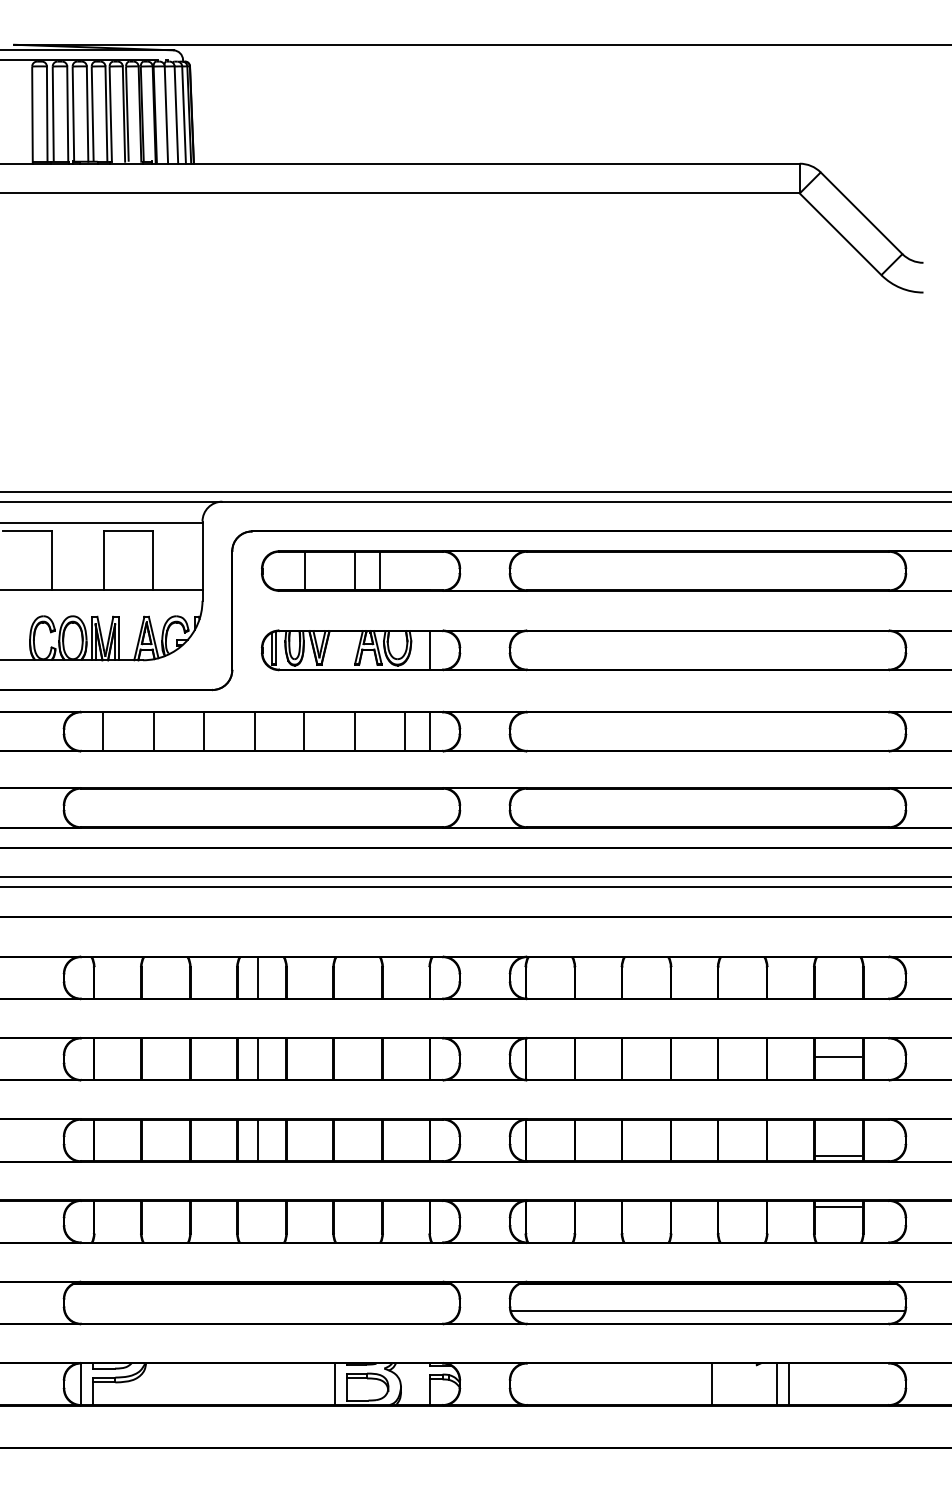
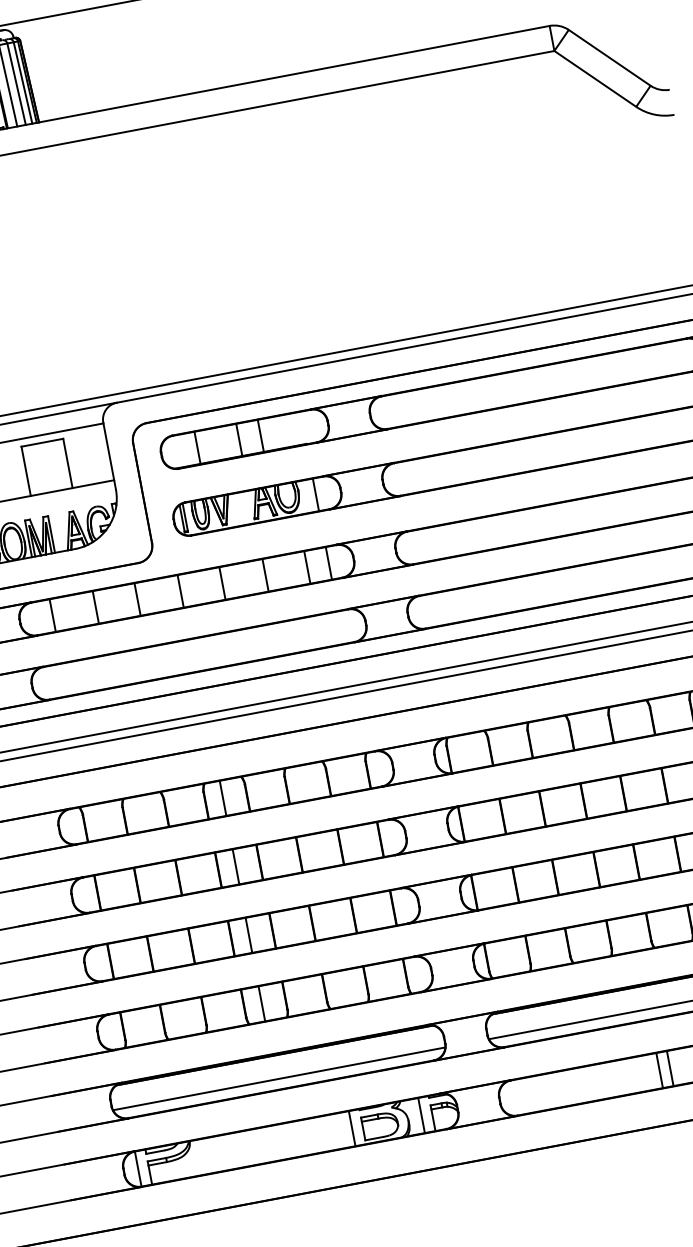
line: (258, 1221) -> (261, 1003), added
line: (261, 1311) -> (278, 1079), added
line: (417, 1384) -> (421, 1115), added
line: (699, 1384) -> (659, 1070), added

